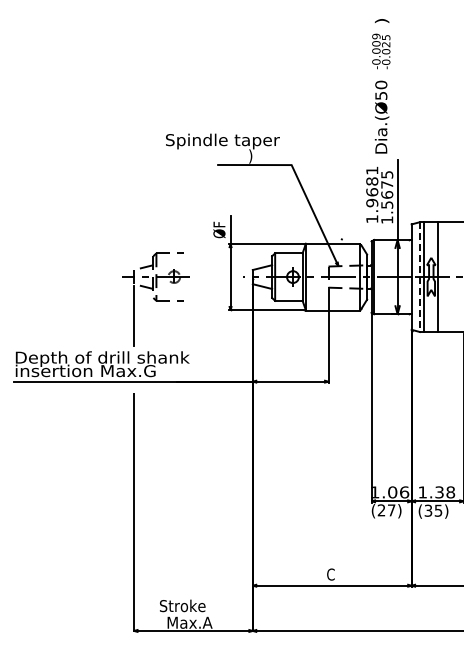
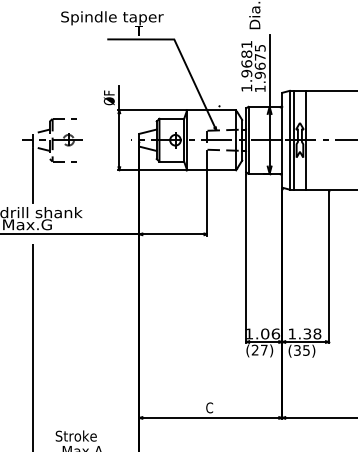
text: (252, 156) -> (139, 31), ) -> T
text: (386, 204) -> (259, 74), 1.5675 -> 1.9675
line: (419, 277) -> (289, 140), dashed -> solid

